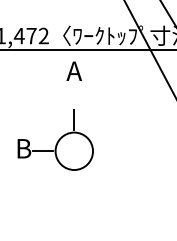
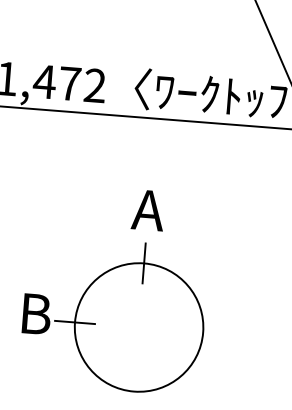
text: (73, 70) -> (146, 208), moved
circle: (74, 151) -> (139, 327), size x1.67

